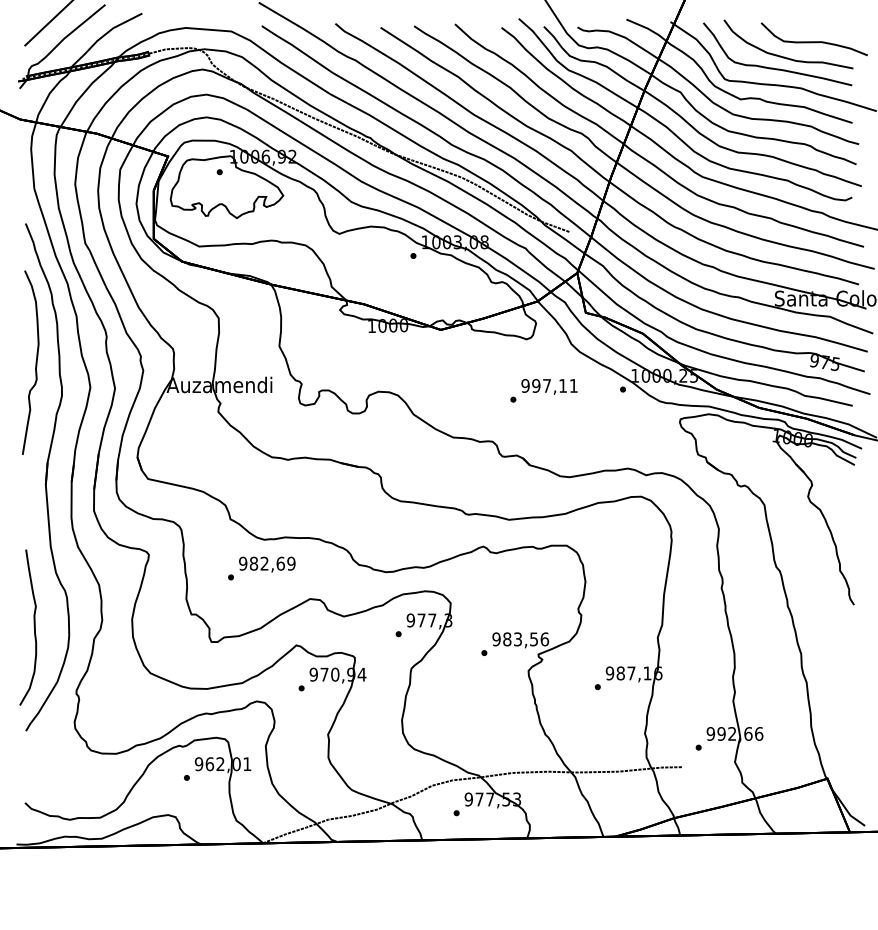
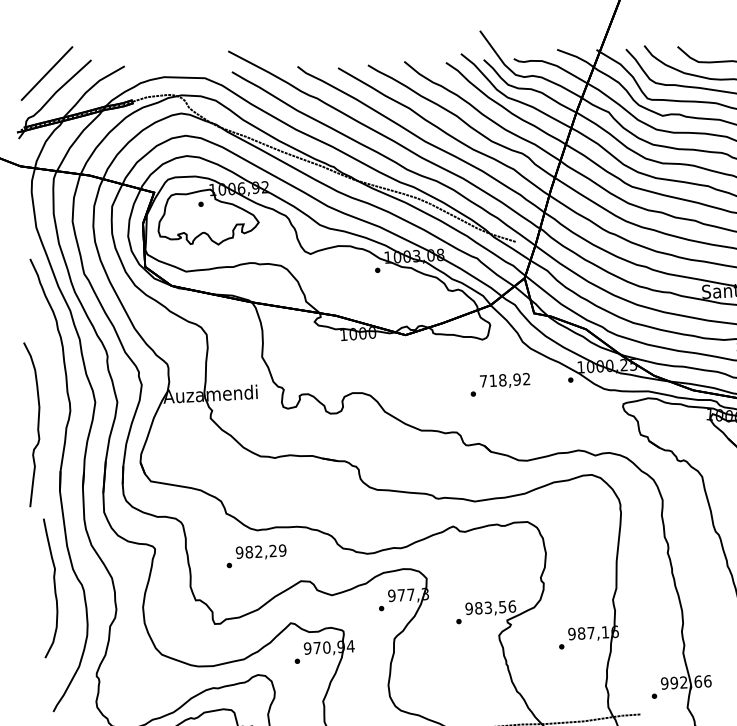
curve: (35, 362) -> (37, 424), moved
text: (549, 385) -> (504, 379), 997,11 -> 718,92
text: (280, 563) -> (272, 550), 982,69 -> 982,29
curve: (33, 626) -> (53, 586), moved

